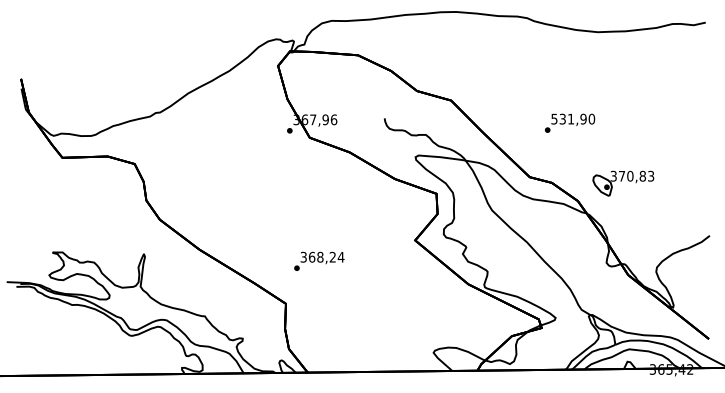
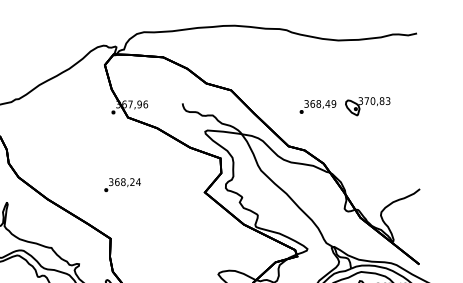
text: (572, 118) -> (319, 103), 531,90 -> 368,49
part: (623, 183) -> (367, 106), moved
text: (319, 260) -> (122, 184), moved

